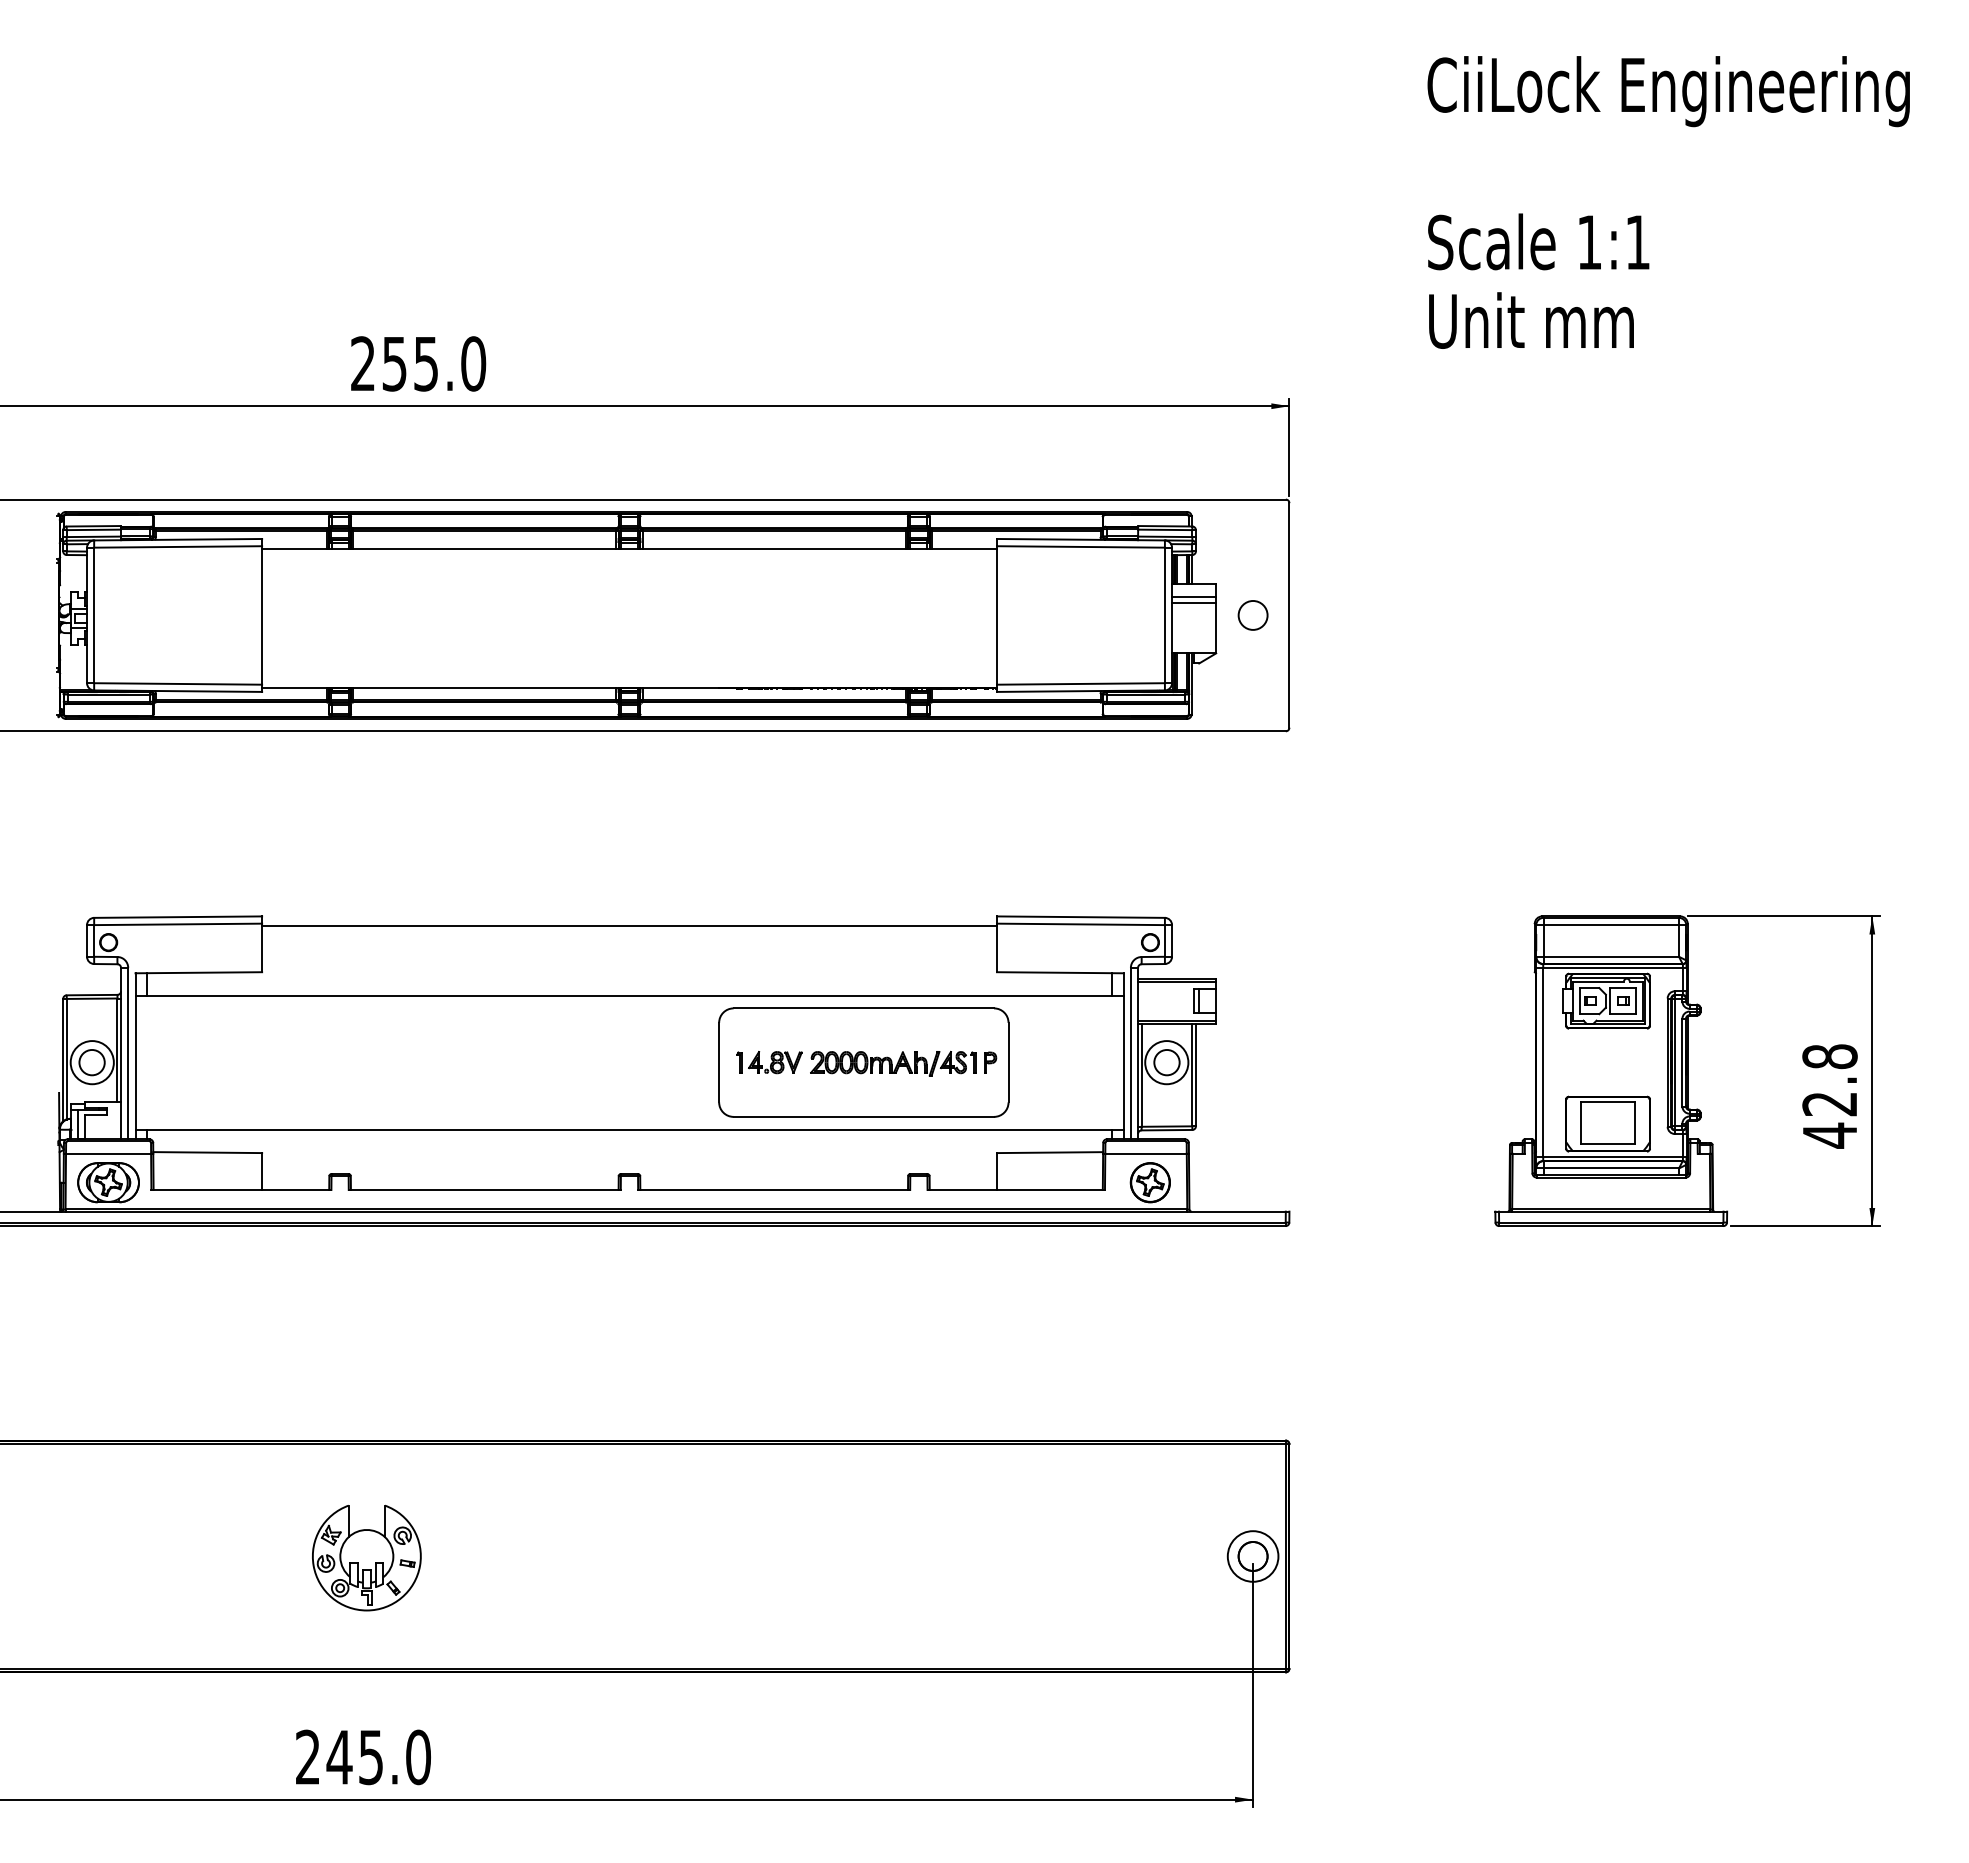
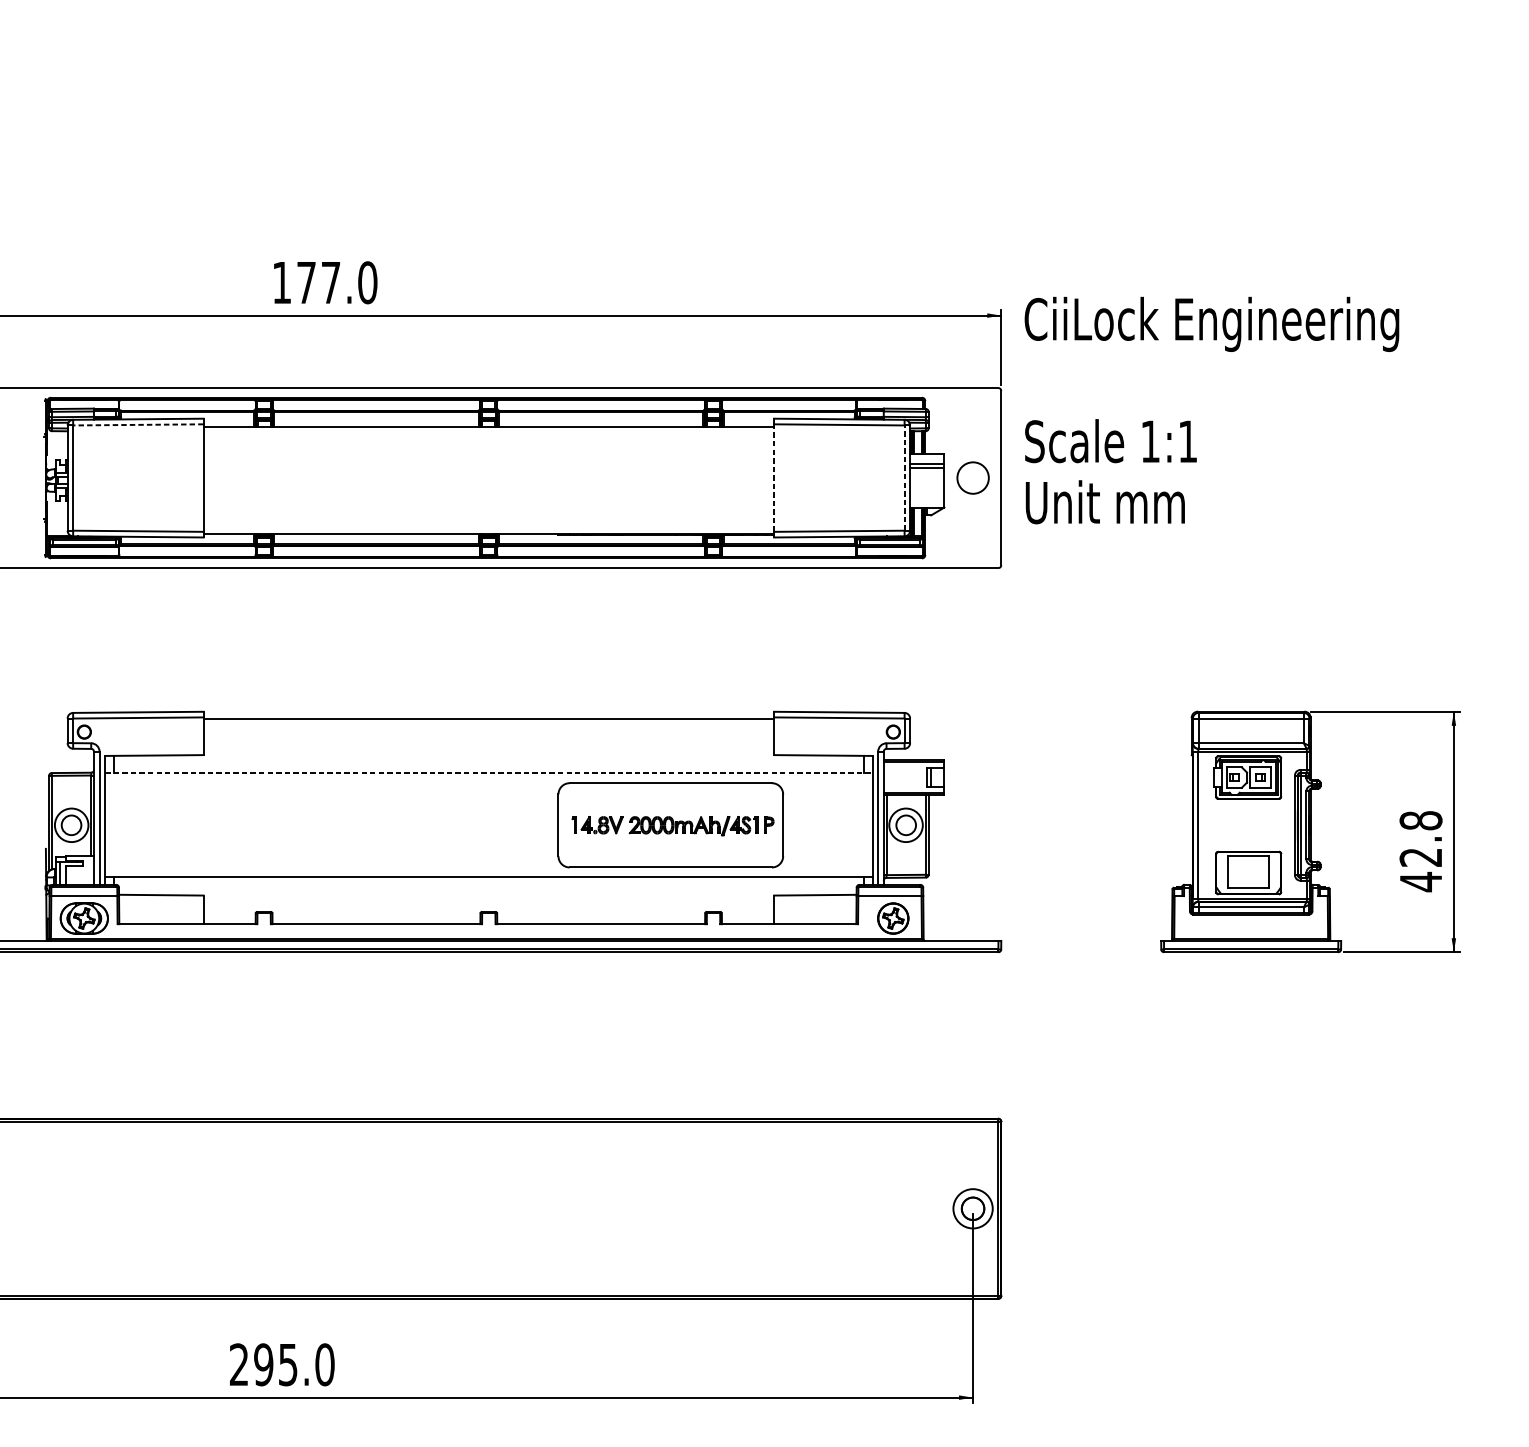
text: (1668, 202) -> (1211, 410), moved
text: (394, 363) -> (306, 282), 255.0 -> 177.0
line: (178, 546) -> (138, 424), solid -> dashed
line: (996, 614) -> (773, 477), solid -> dashed
line: (1164, 615) -> (904, 478), solid -> dashed
circle: (1252, 615) -> (972, 478), size x1.4
line: (630, 995) -> (489, 773), solid -> dashed
part: (366, 1557) -> (284, 1209), removed
text: (339, 1757) -> (263, 1364), 245.0 -> 295.0

